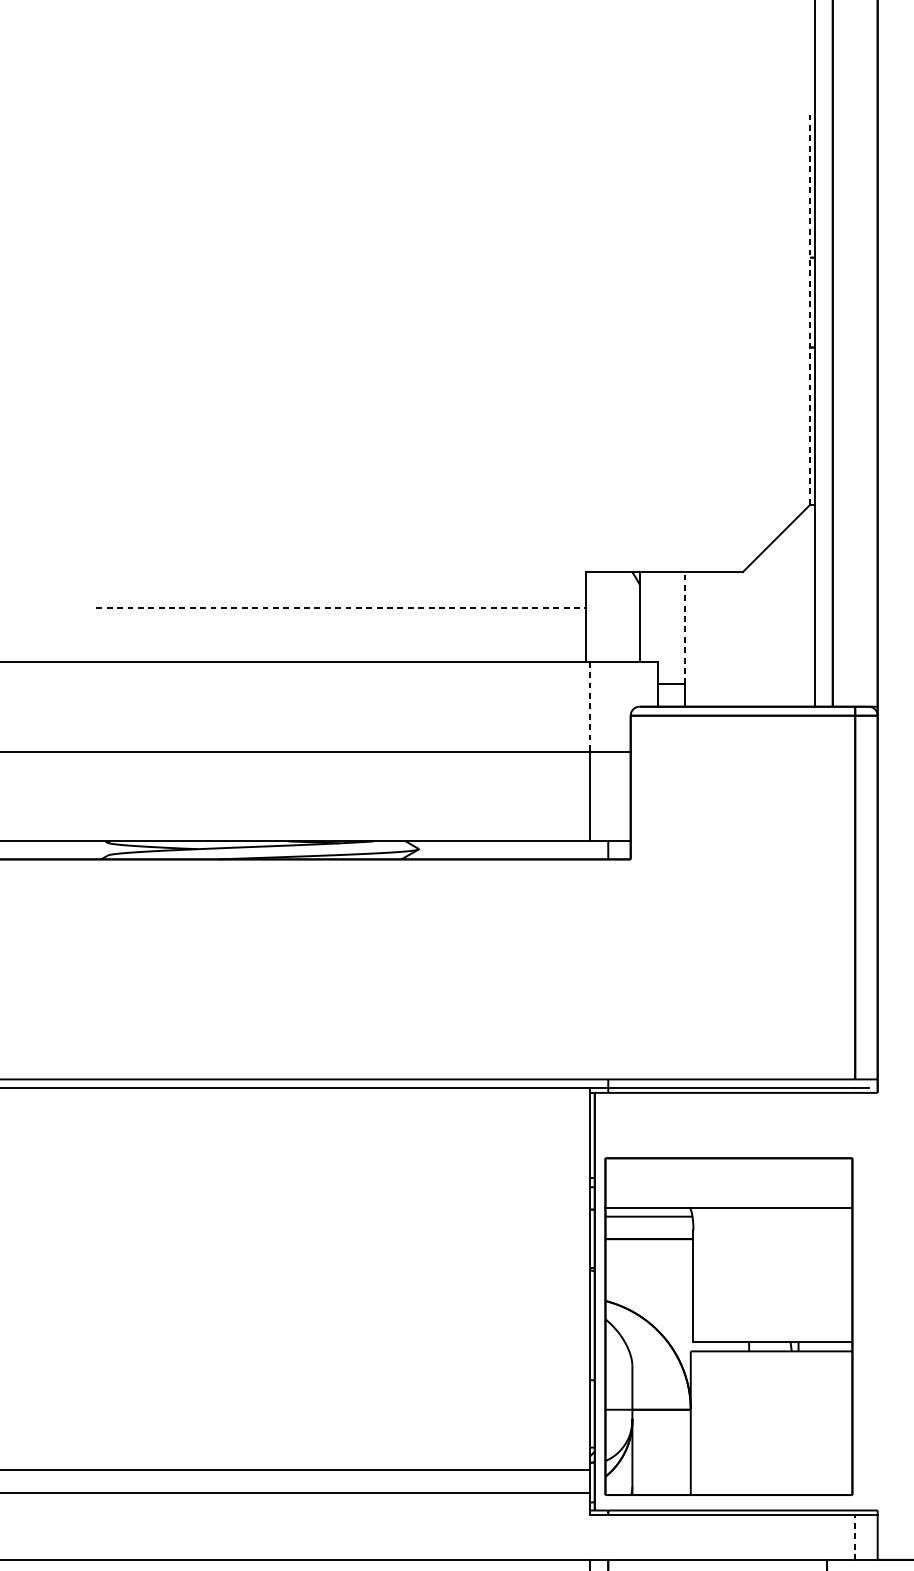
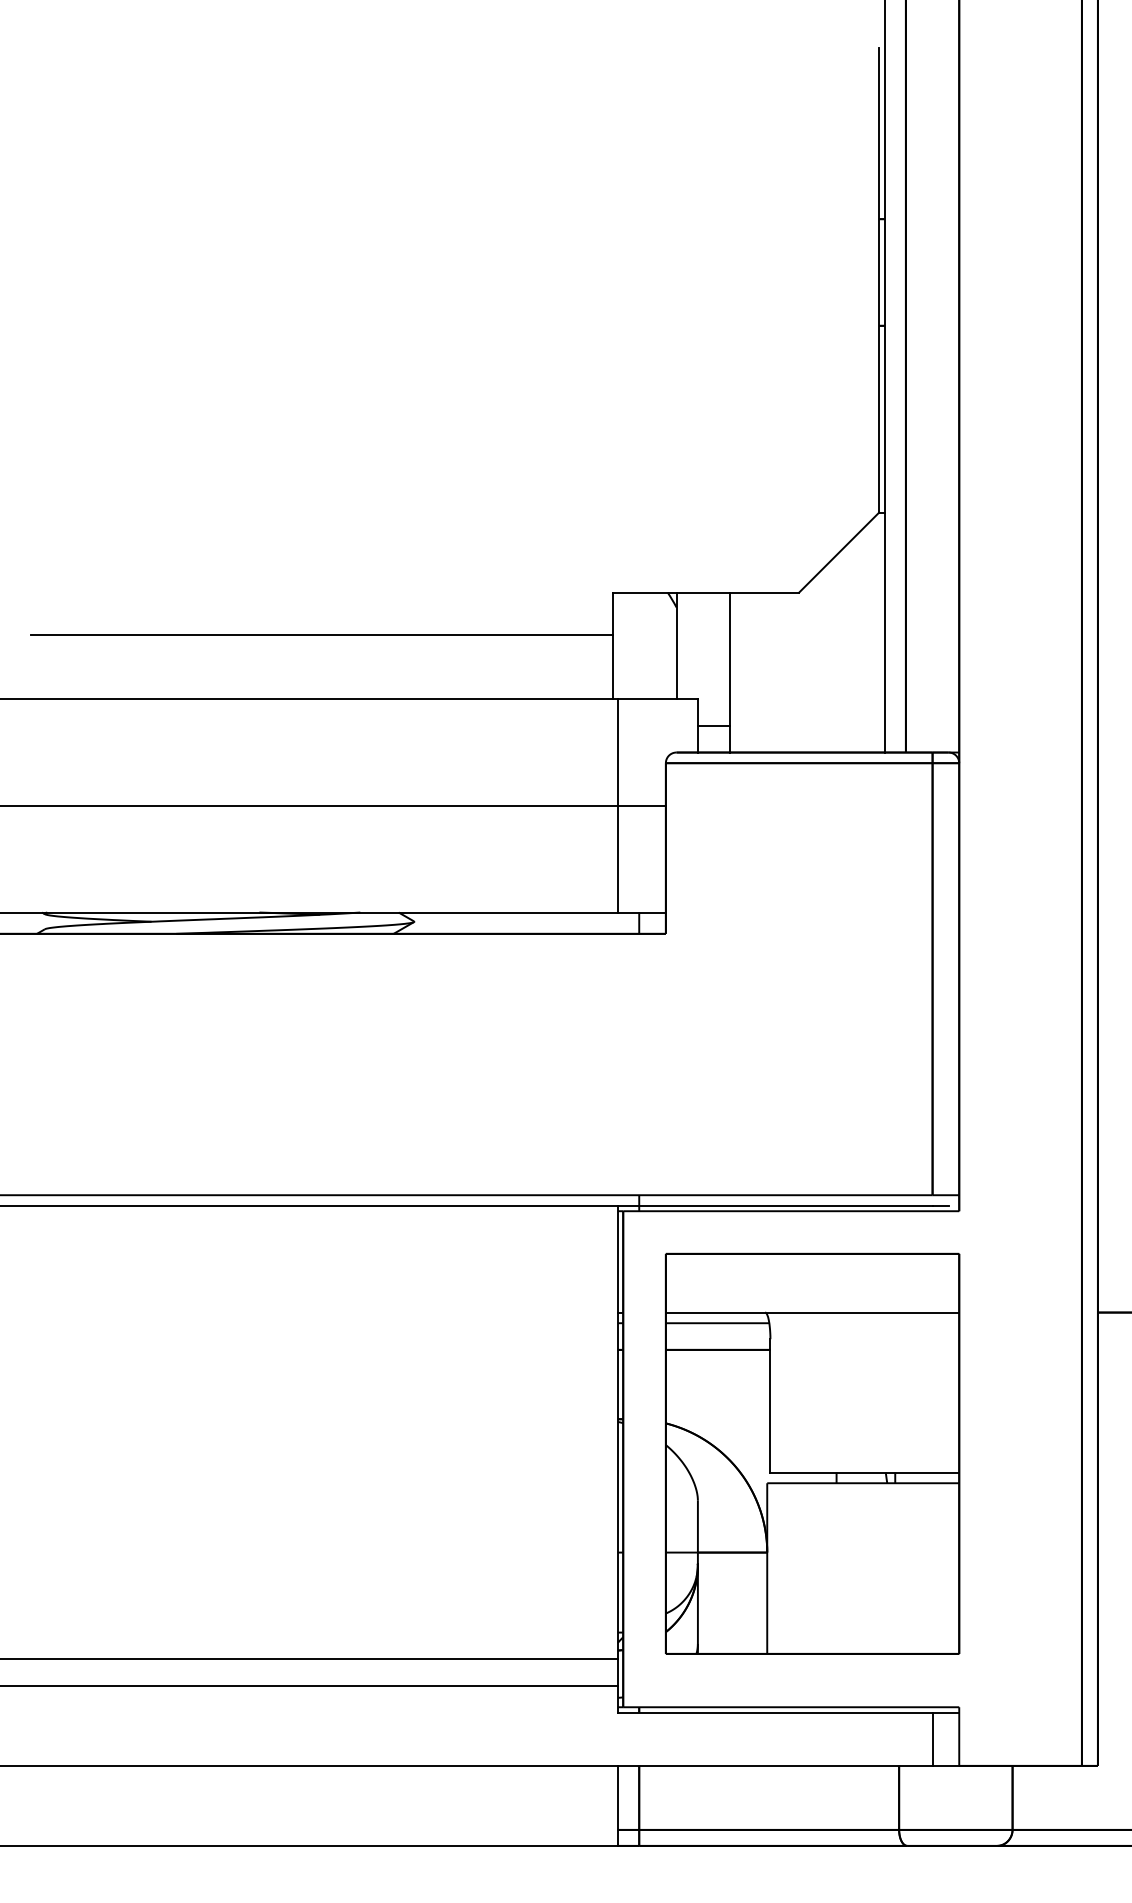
line: (810, 309) -> (879, 280), dashed -> solid
line: (340, 608) -> (321, 635), dashed -> solid
line: (684, 628) -> (729, 659), dashed -> solid
line: (589, 707) -> (617, 753), dashed -> solid
part: (728, 1326) -> (812, 1453), moved
line: (855, 1537) -> (932, 1739), dashed -> solid

